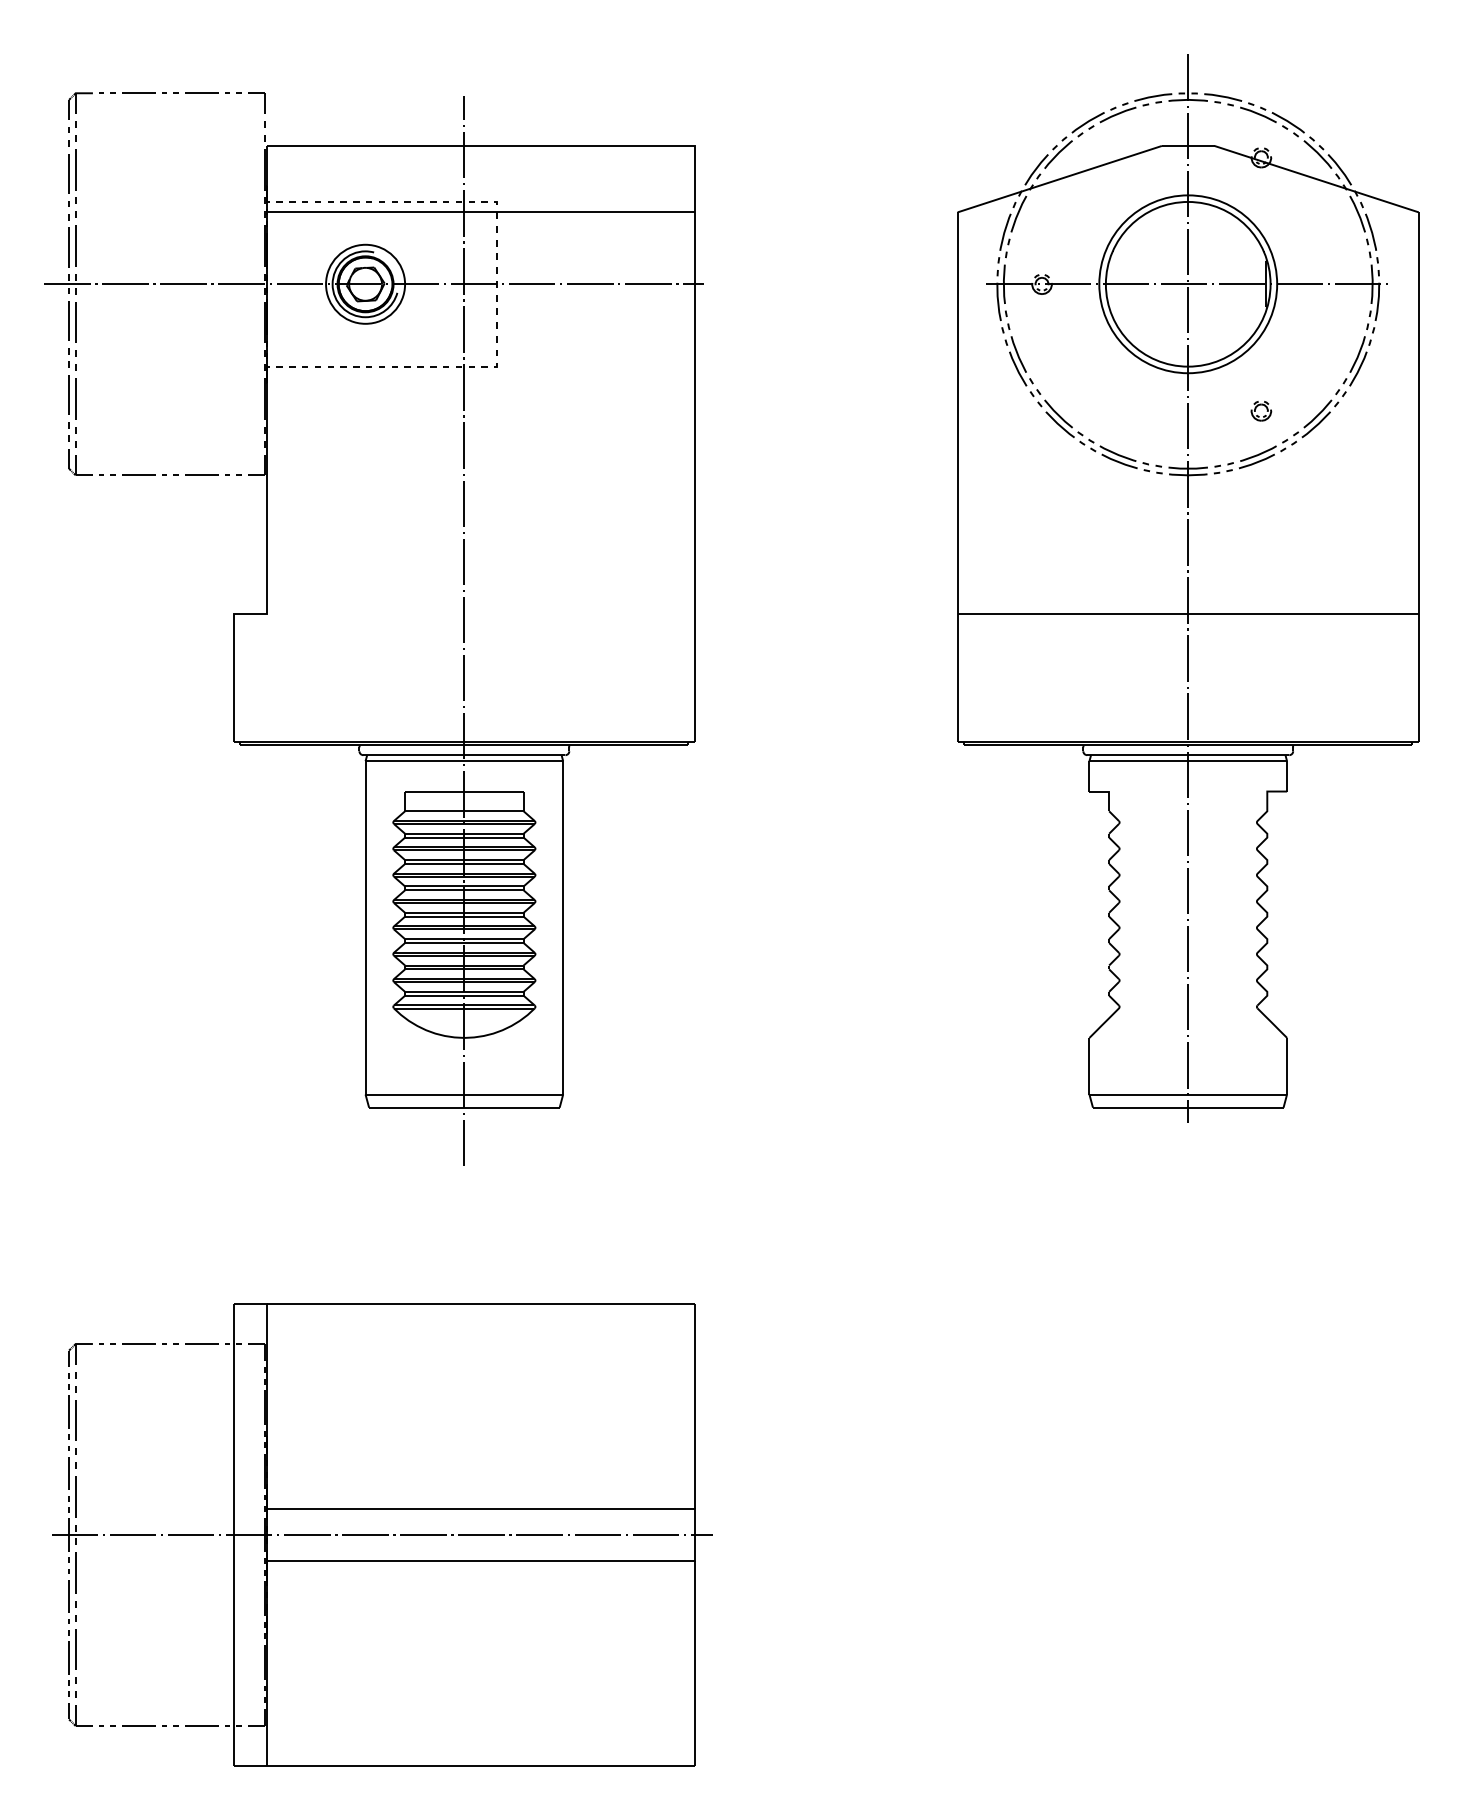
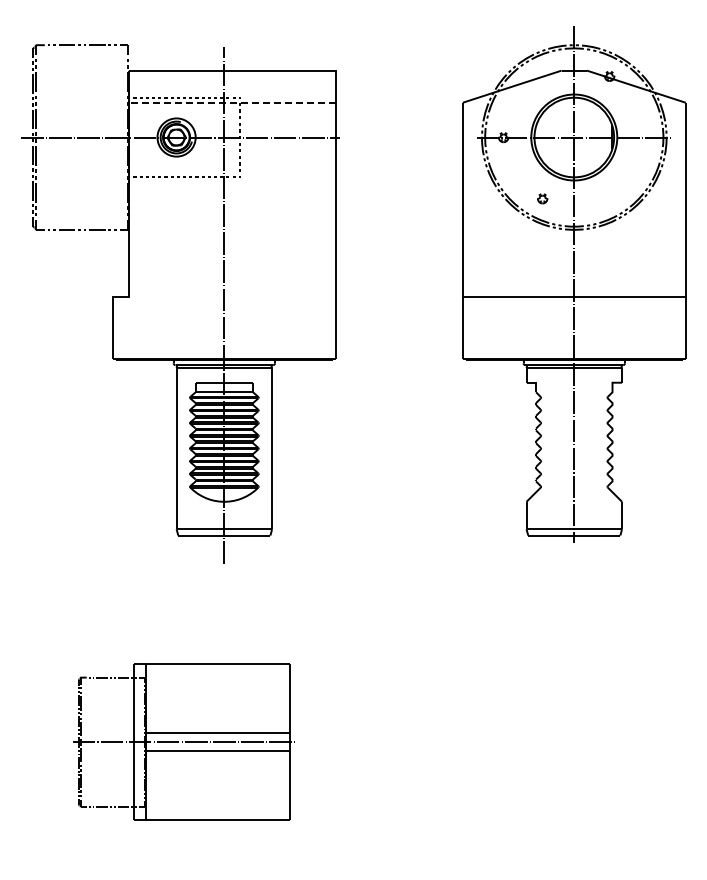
line: (479, 211) -> (231, 102), solid -> dashed
part: (1261, 410) -> (542, 198), moved
part: (381, 1535) -> (184, 742), size x0.7

